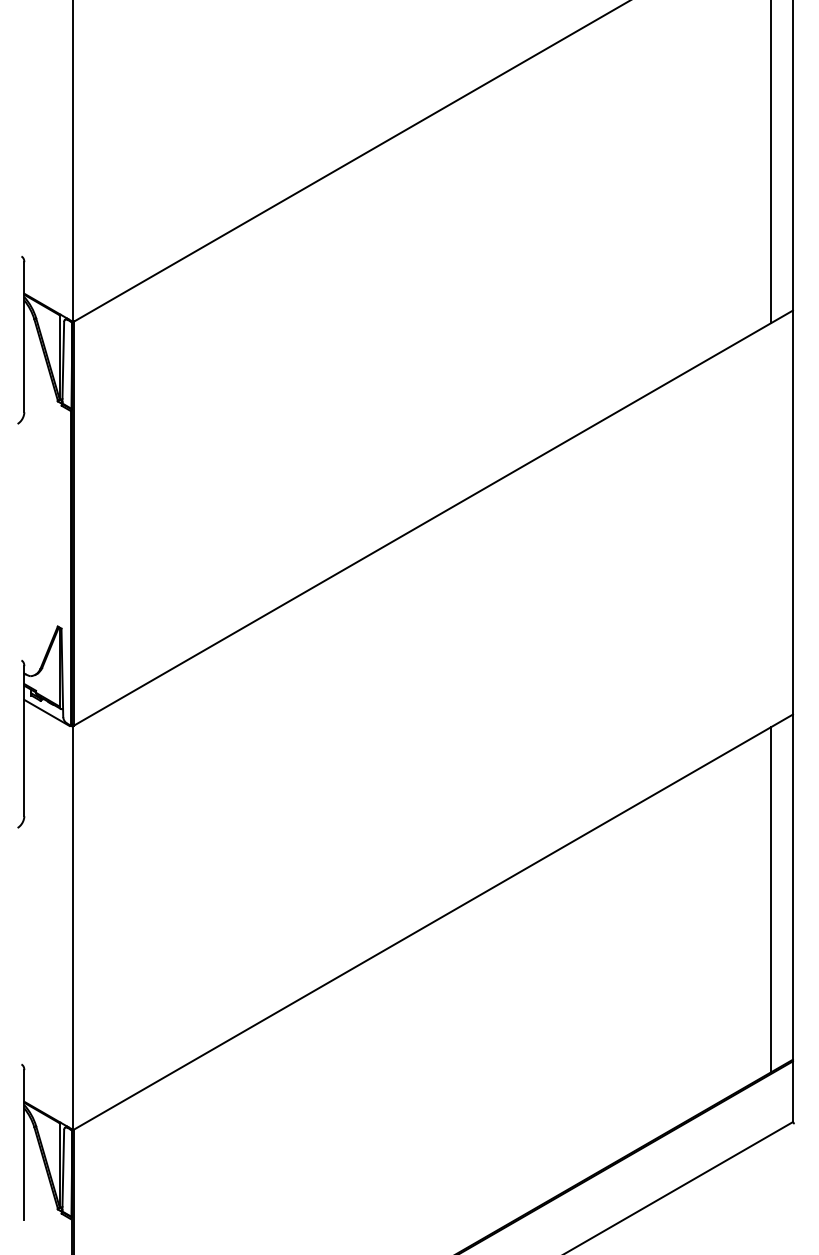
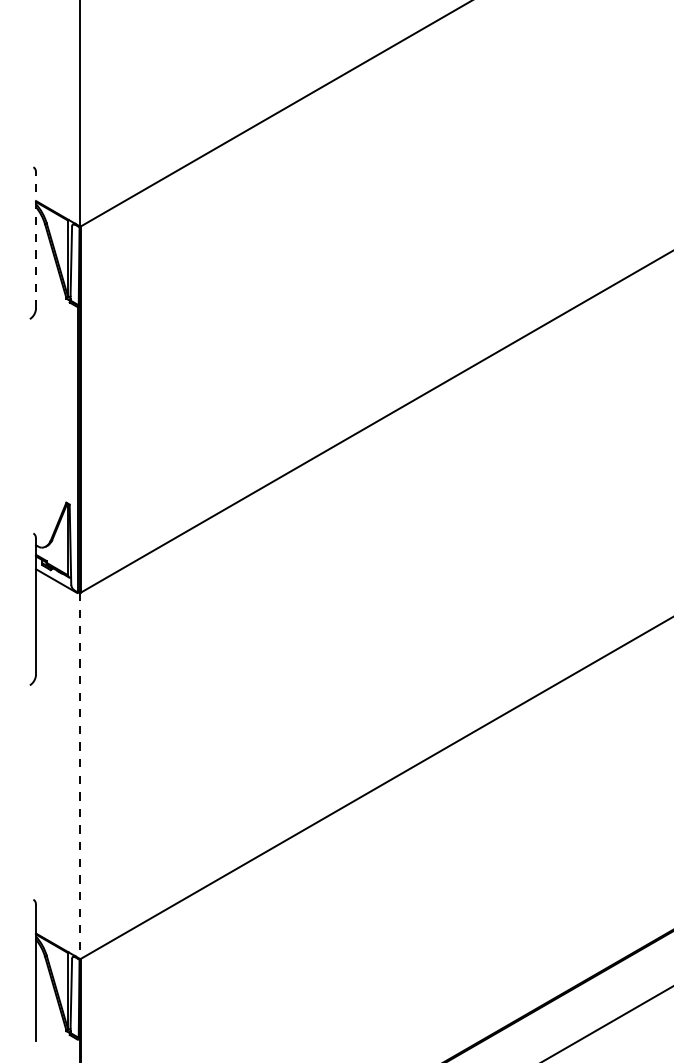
line: (24, 336) -> (36, 239), solid -> dashed
line: (73, 928) -> (80, 776), solid -> dashed

